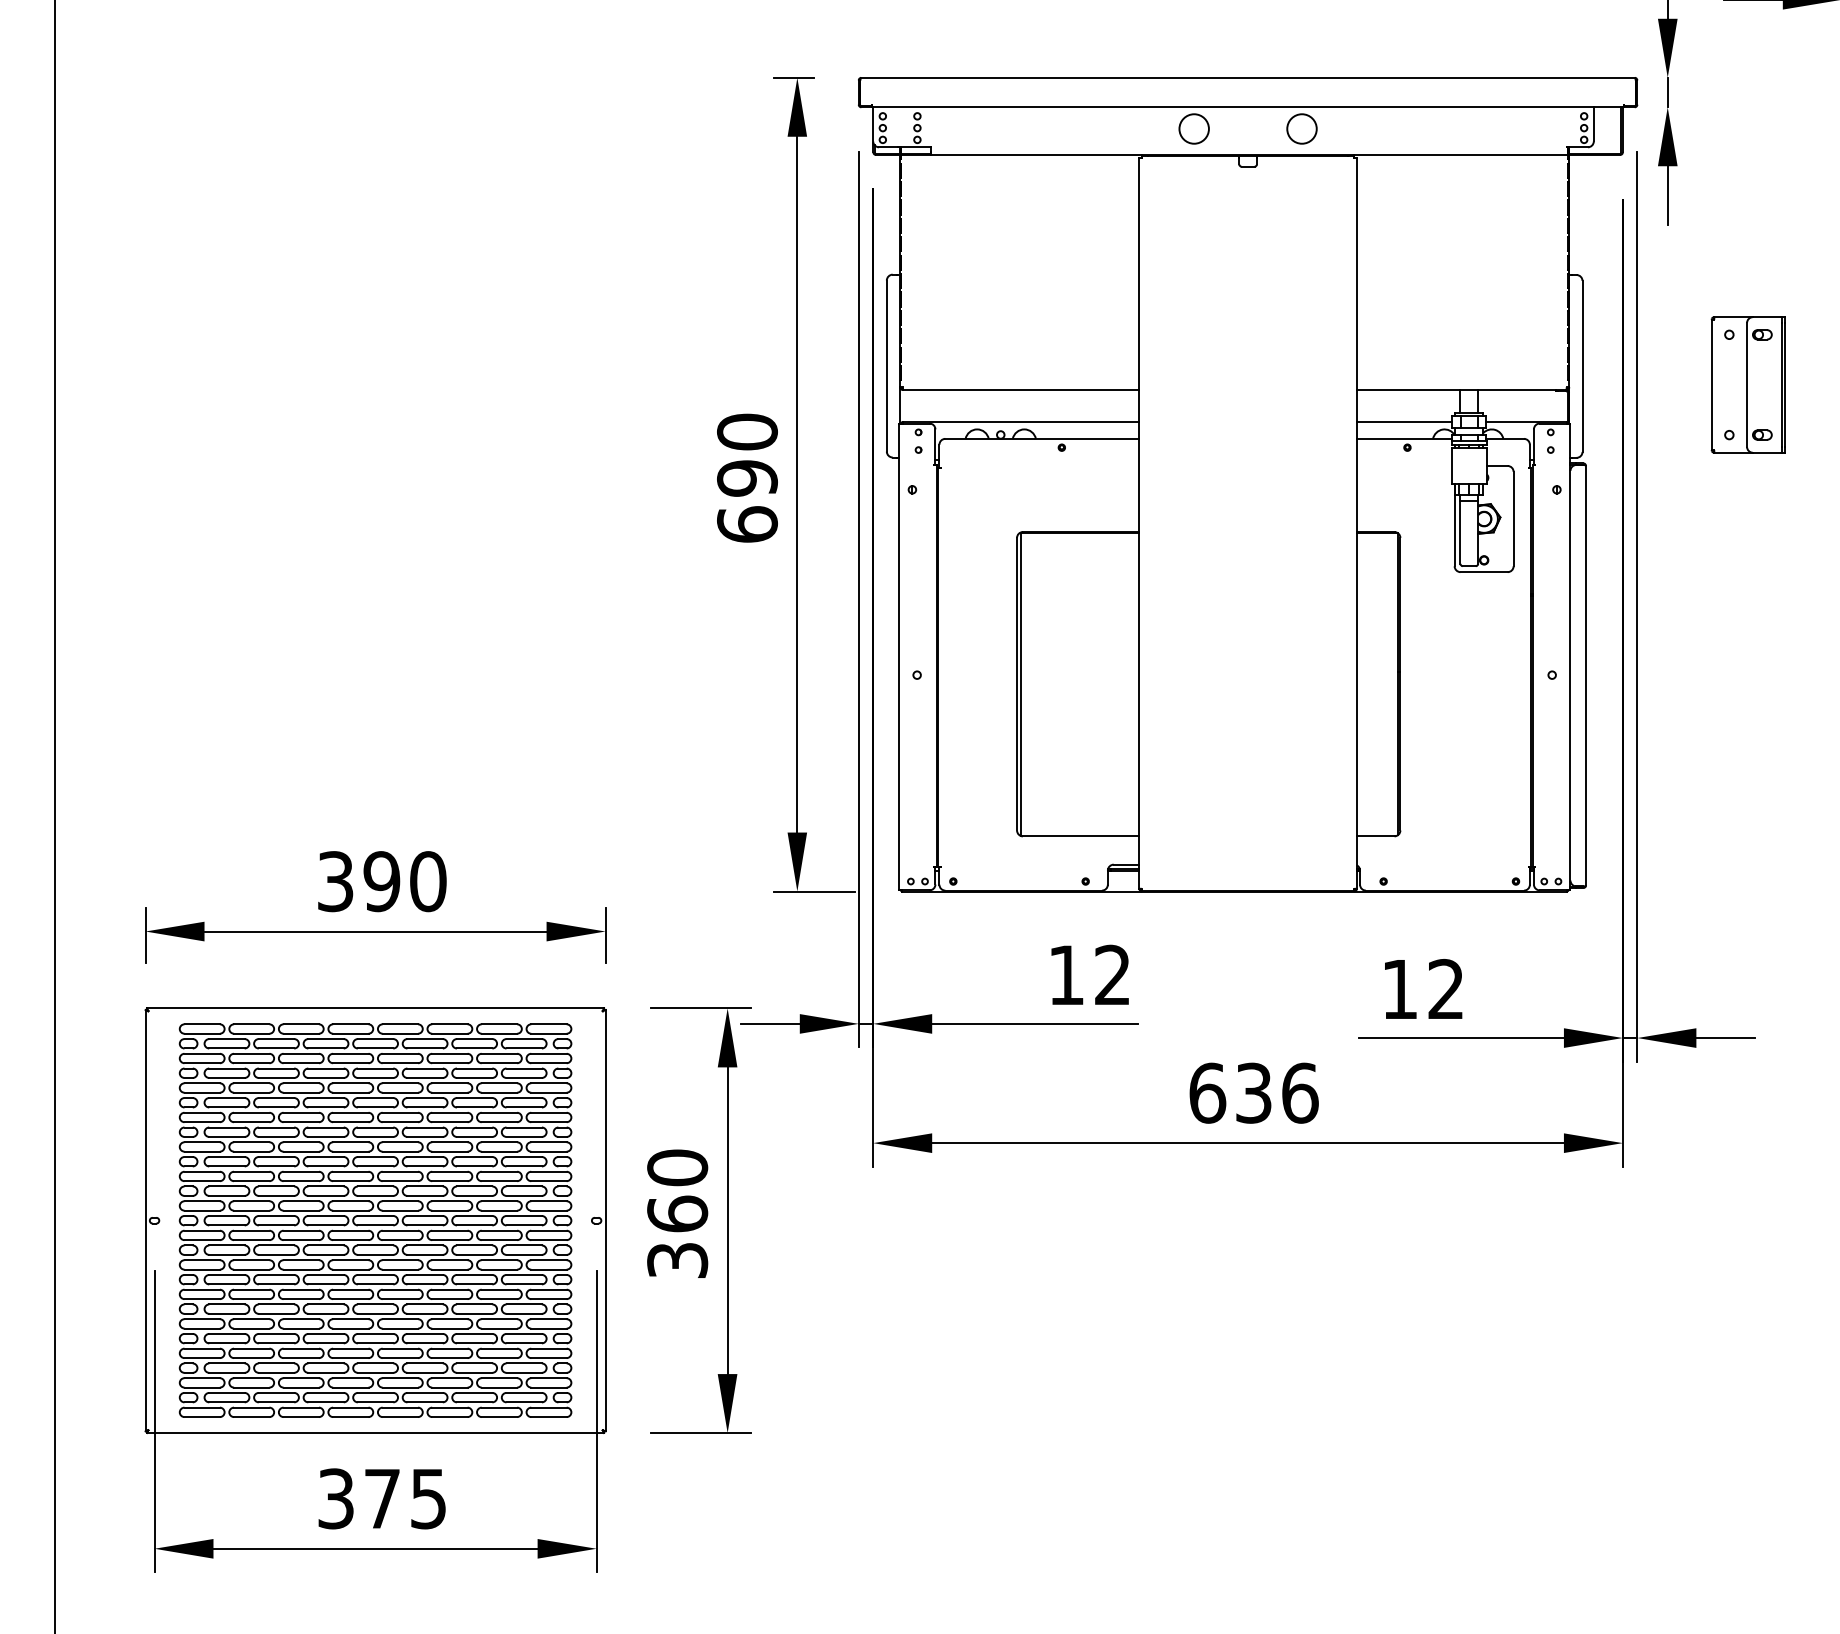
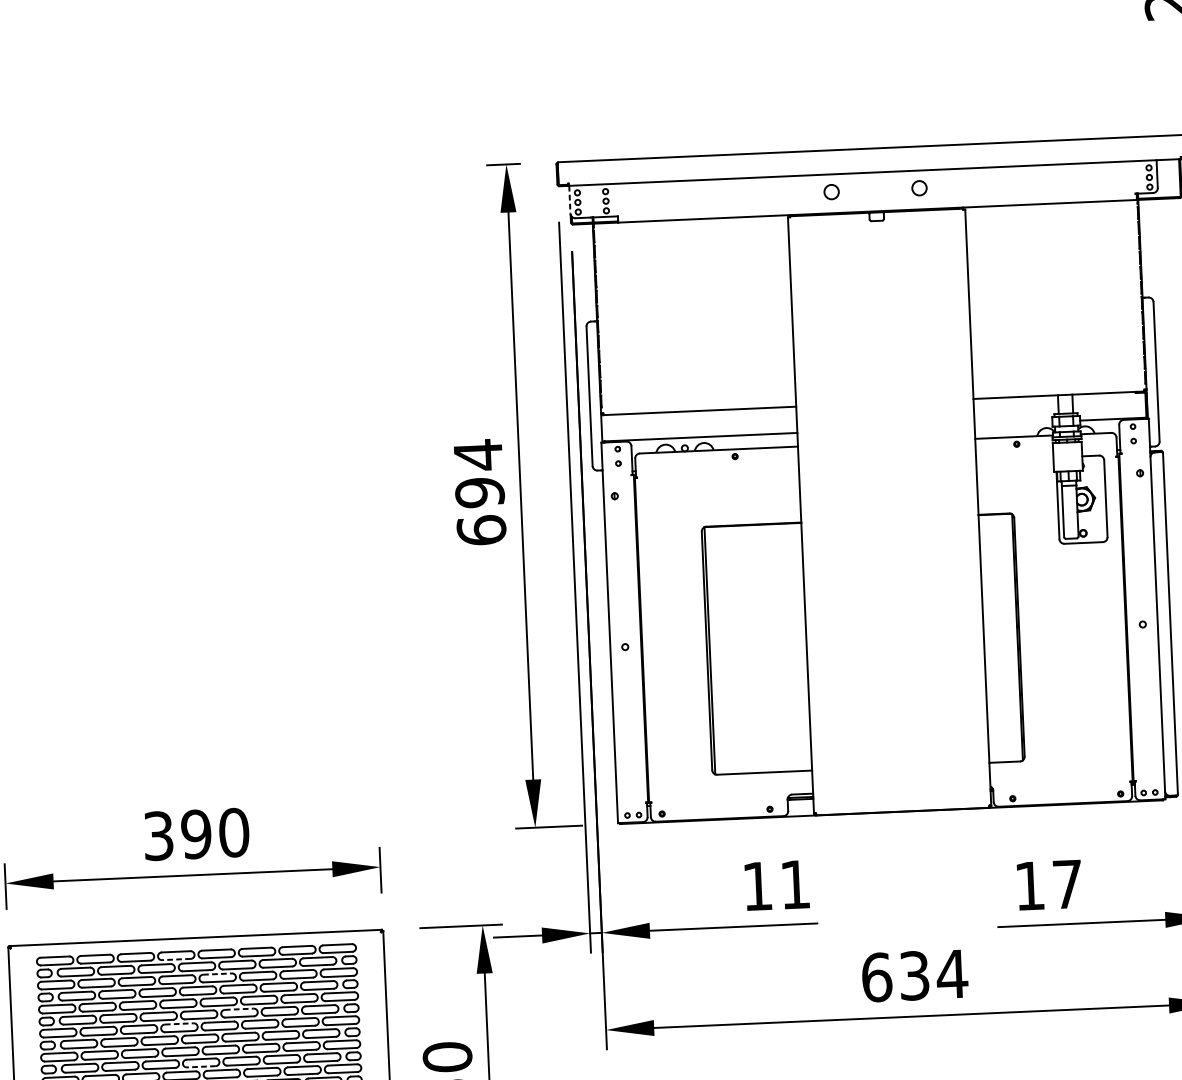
line: (873, 124) -> (570, 199), solid -> dashed
circle: (1193, 128) -> (831, 191), size x0.6
circle: (1301, 128) -> (919, 187), size x0.6
line: (1404, 422) -> (1013, 423), removed
text: (747, 432) -> (478, 455), 690 -> 694
text: (1112, 974) -> (795, 884), 12 -> 11
text: (1445, 988) -> (1067, 883), 12 -> 17
line: (350, 1033) -> (176, 959), solid -> dashed
line: (400, 1053) -> (217, 973), solid -> dashed
text: (1299, 1092) -> (951, 973), 636 -> 634
line: (425, 1098) -> (239, 1009), solid -> dashed
line: (350, 1112) -> (179, 1023), solid -> dashed
line: (375, 1166) -> (201, 1066), solid -> dashed

